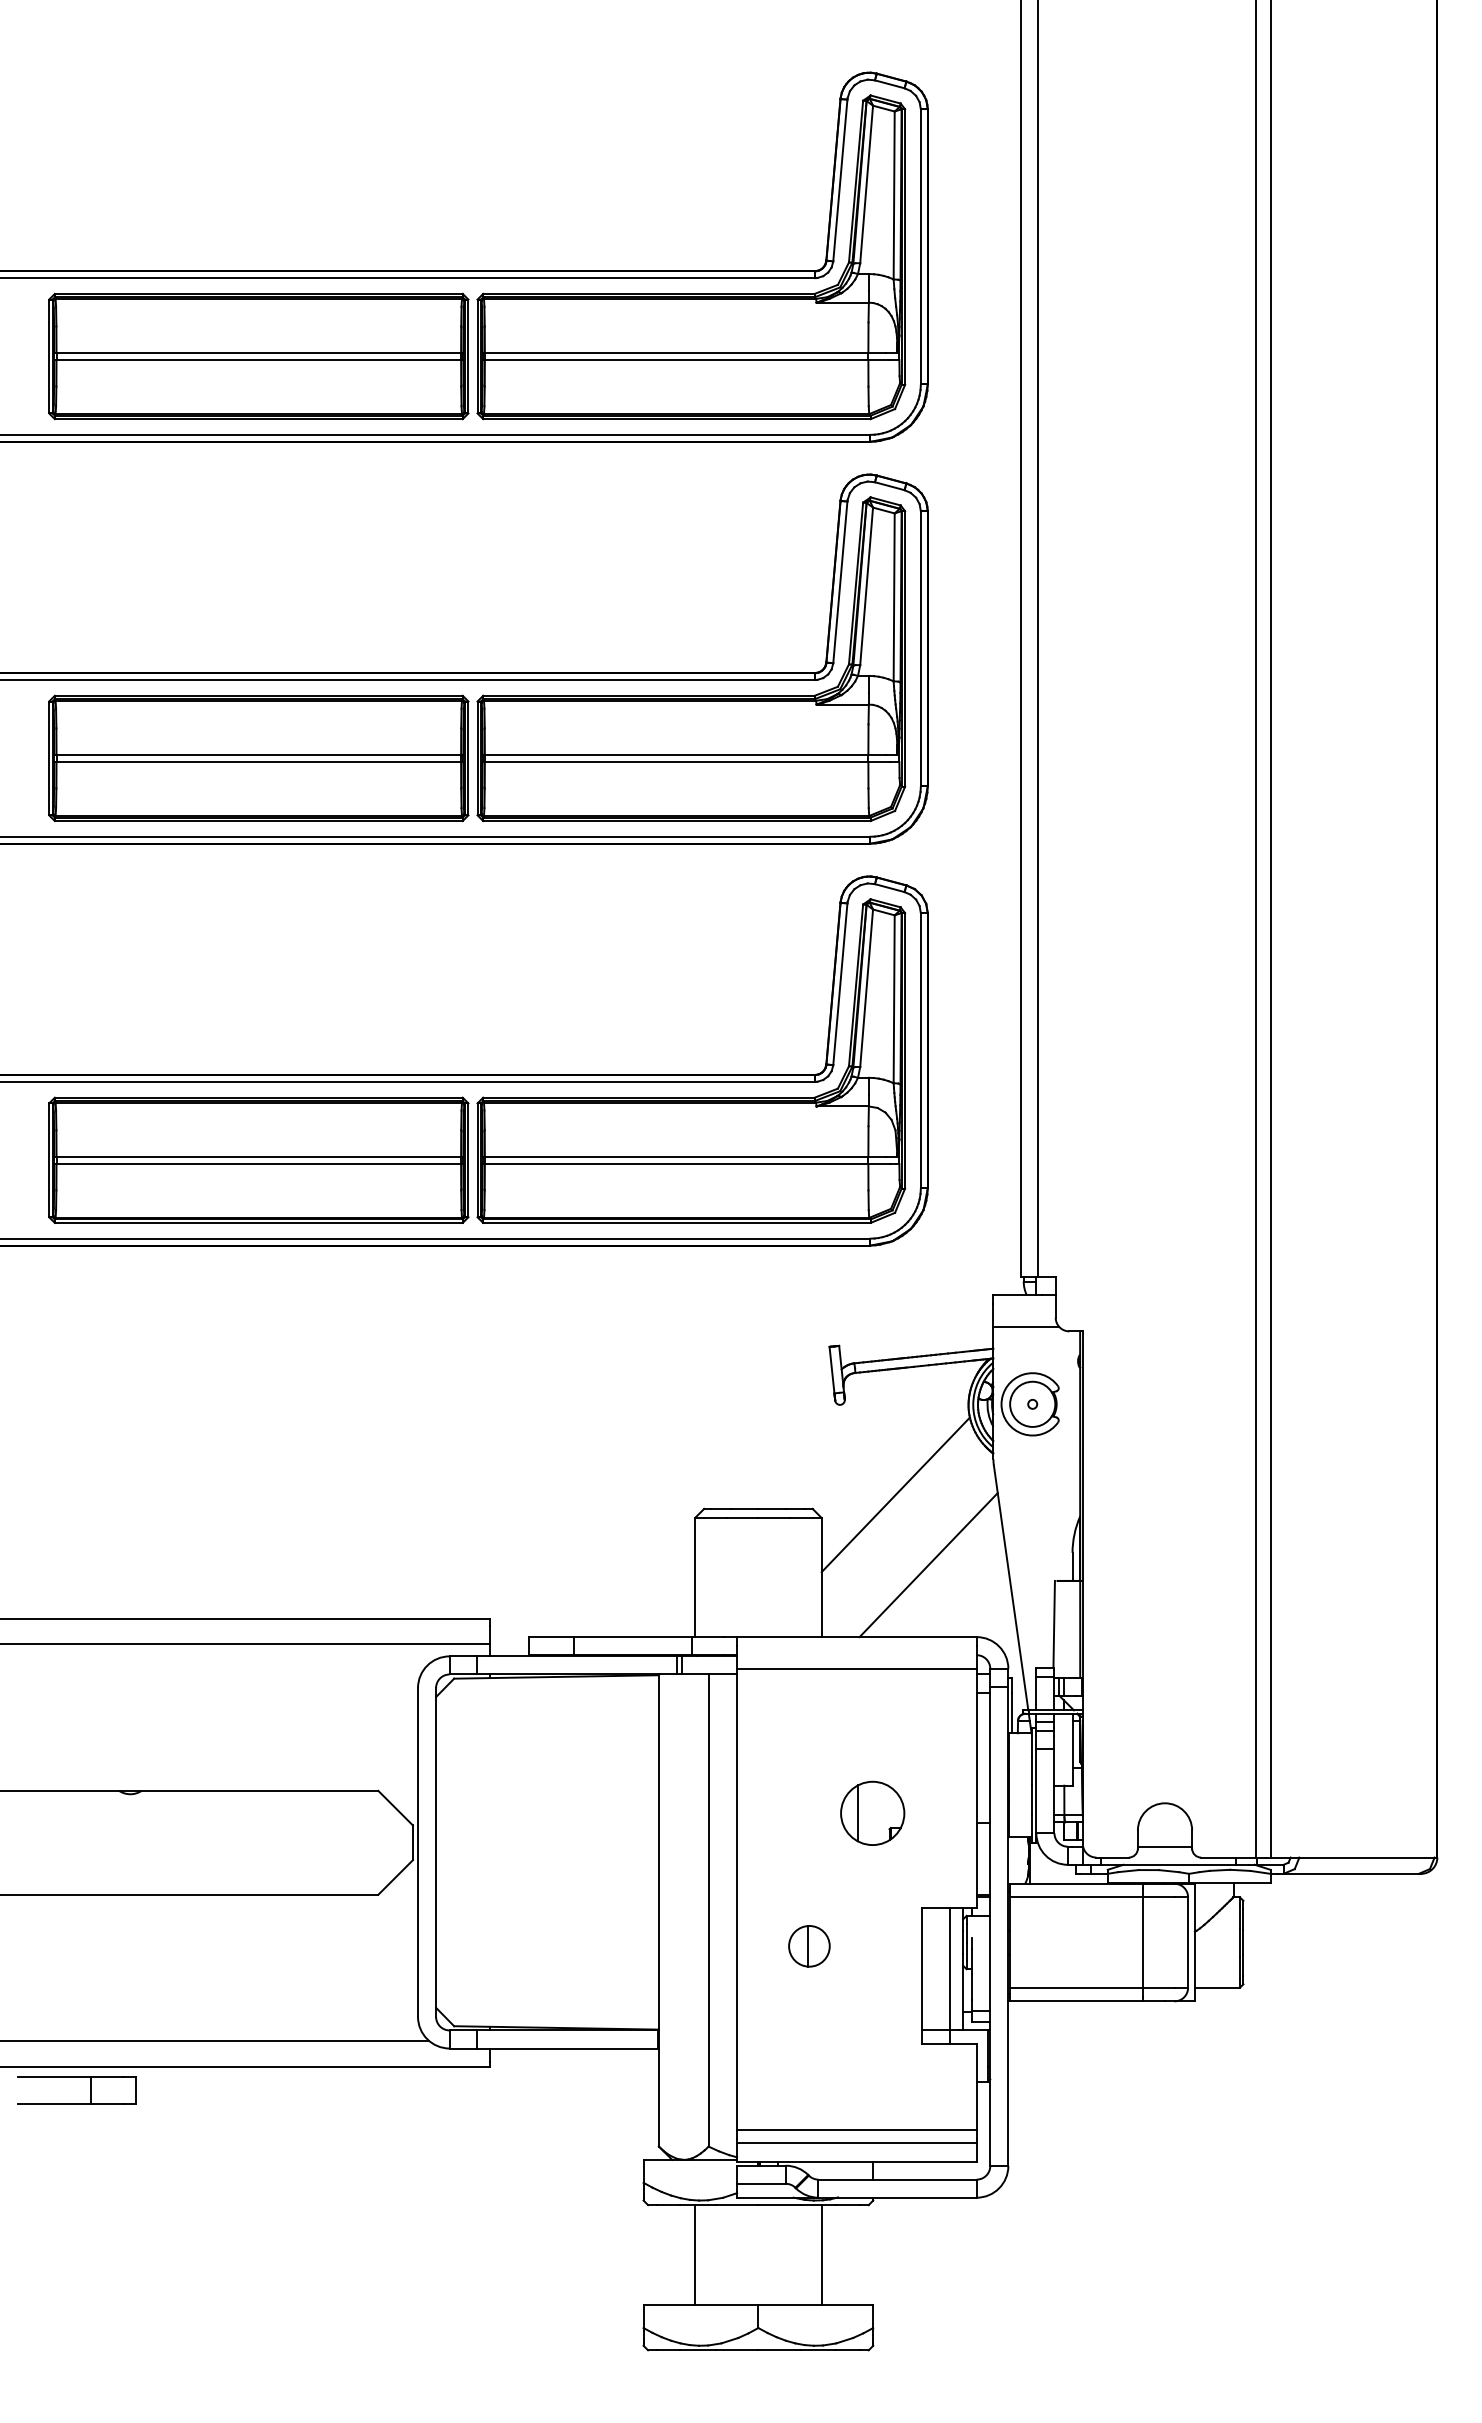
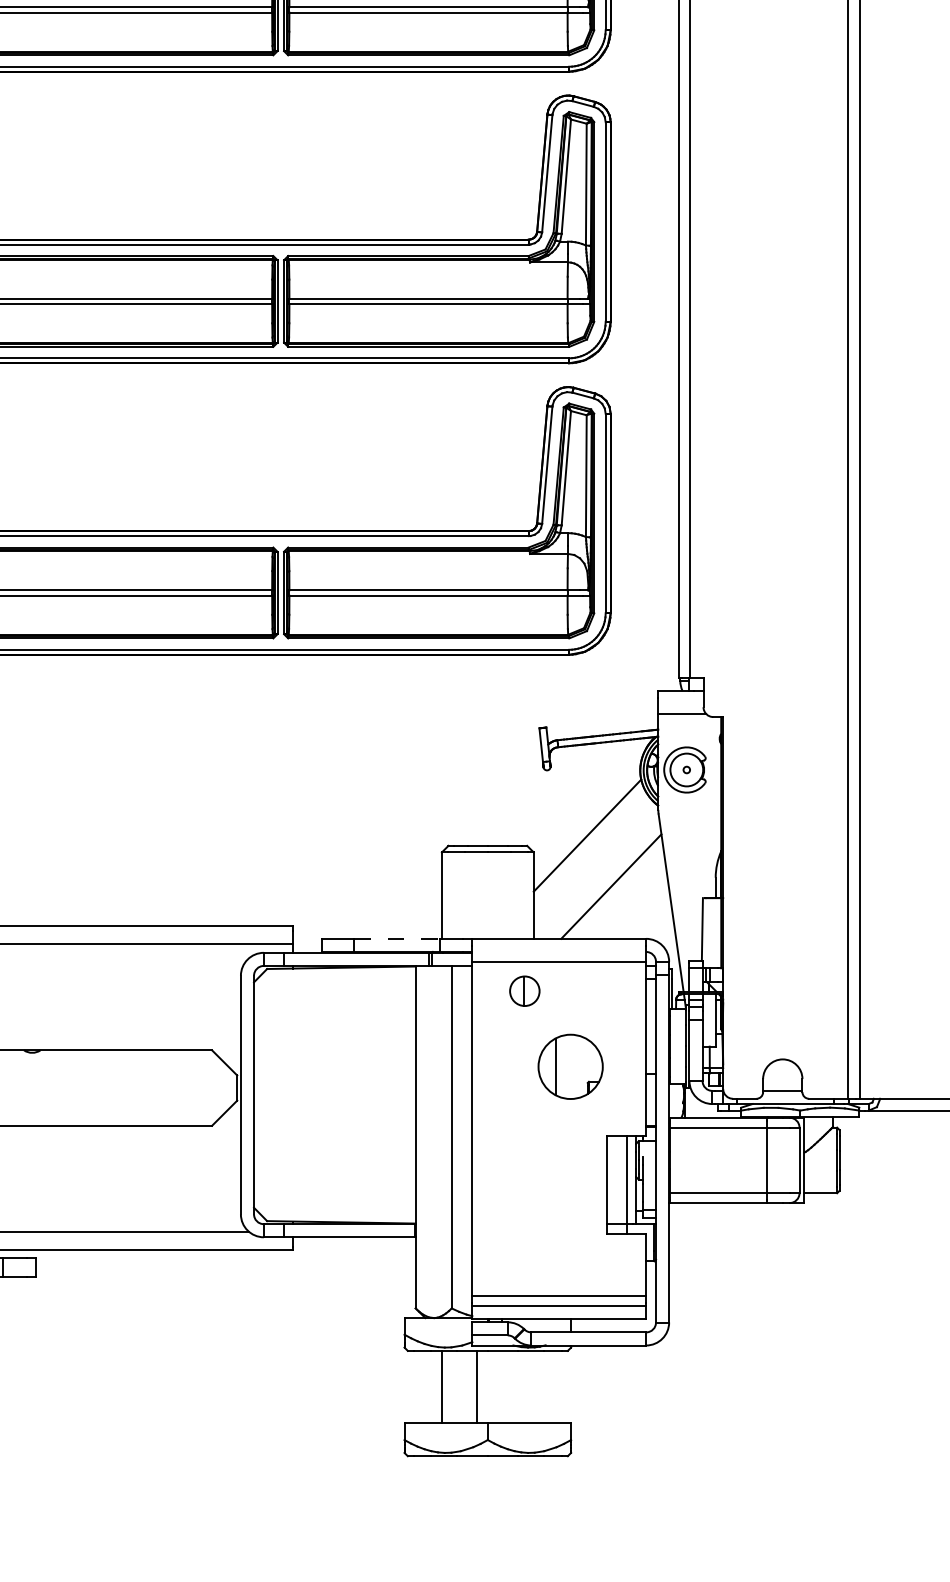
line: (633, 1637) -> (397, 939), solid -> dashed
part: (872, 1812) -> (570, 1066), size x1.4
part: (809, 1946) -> (524, 991), moved
line: (821, 2255) -> (477, 1387), moved

